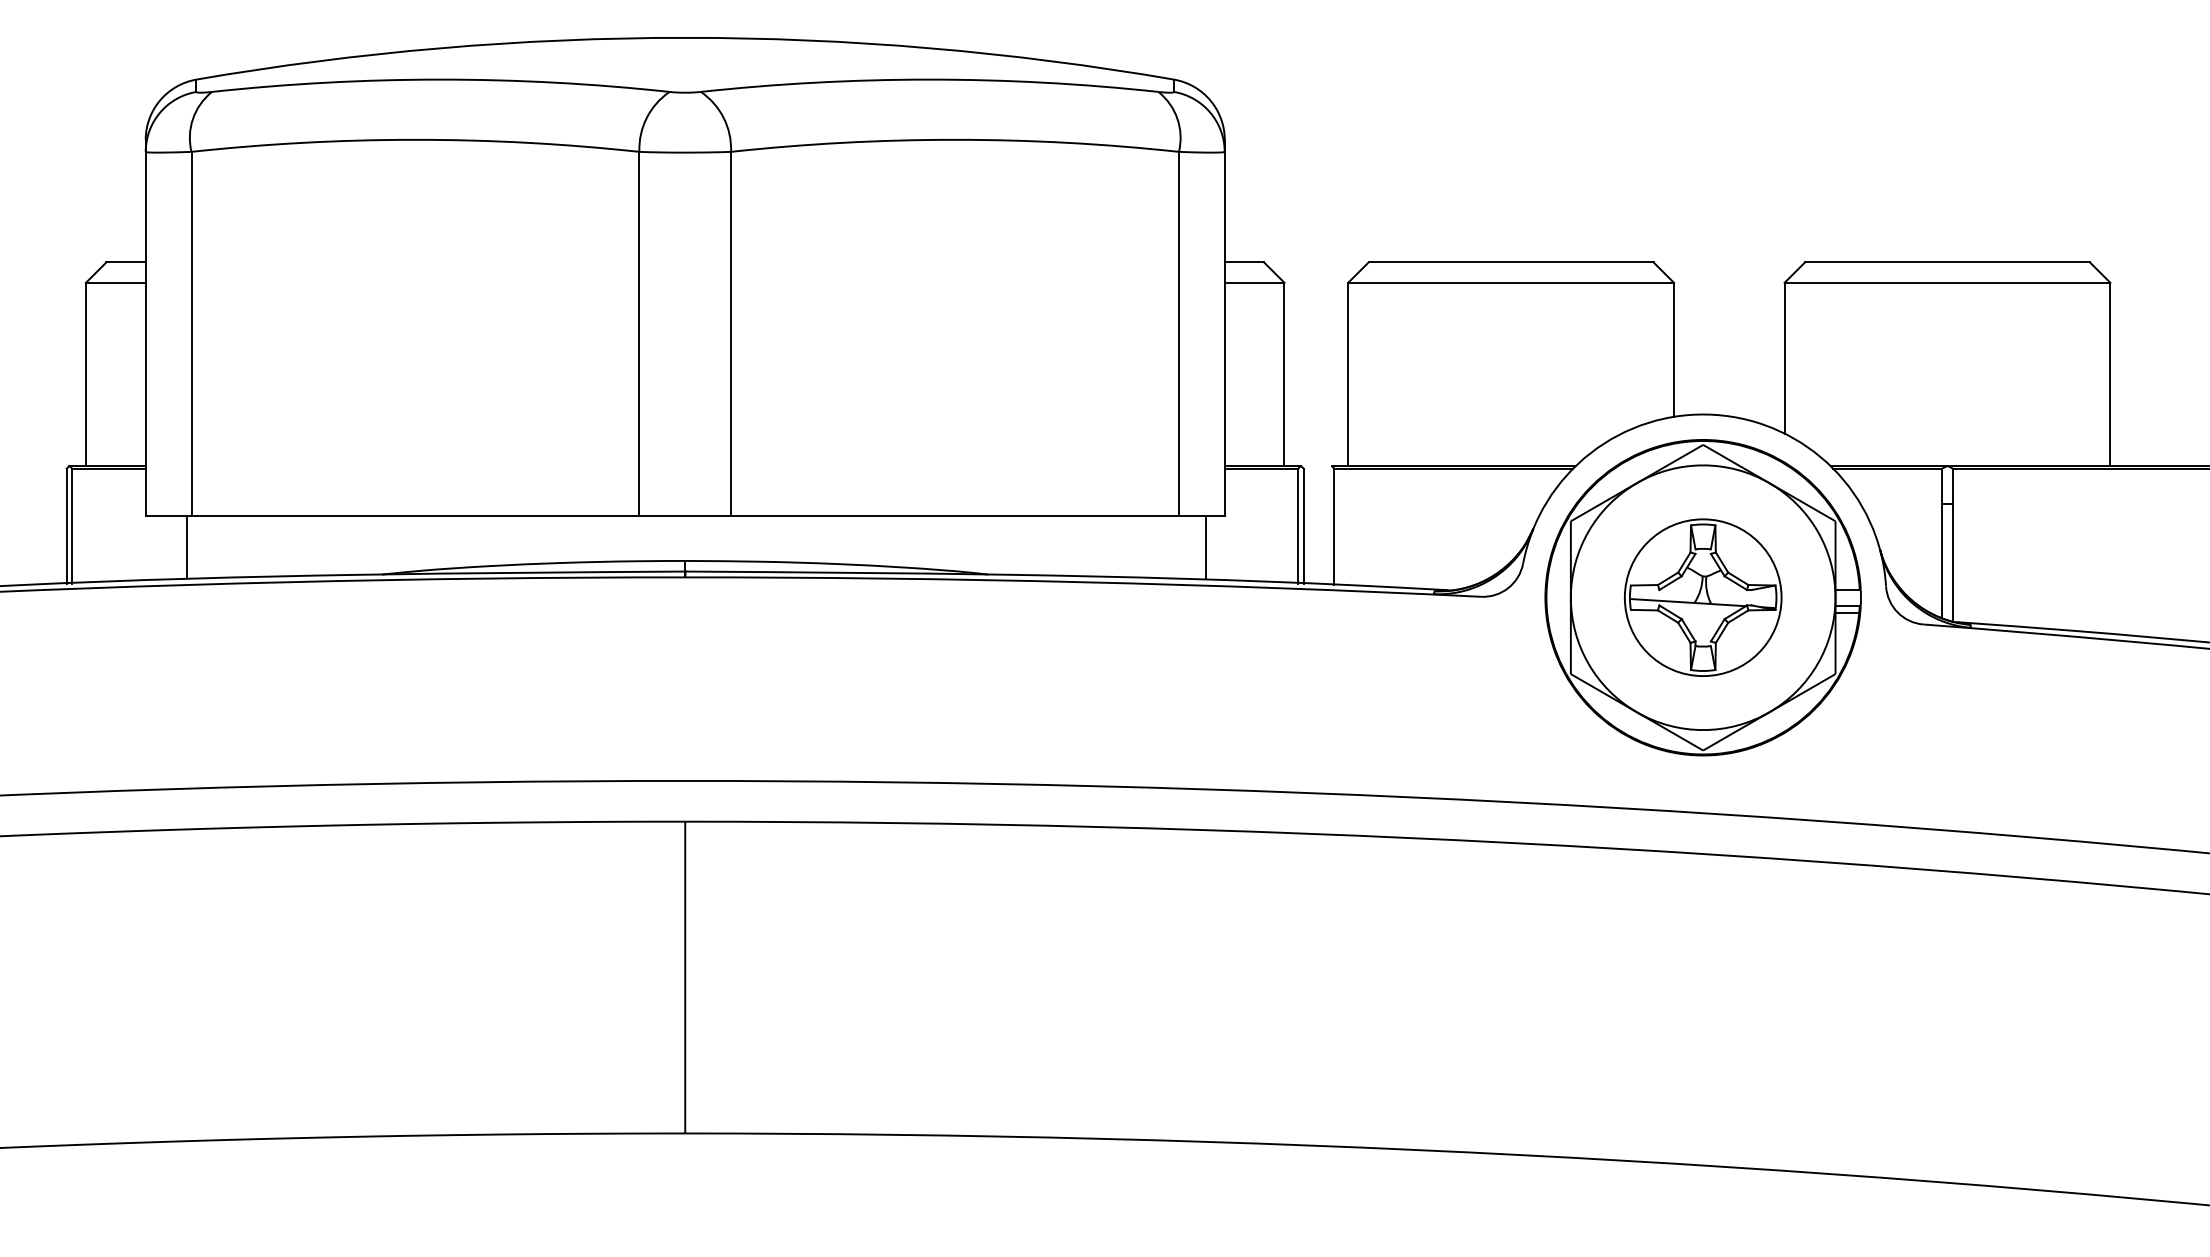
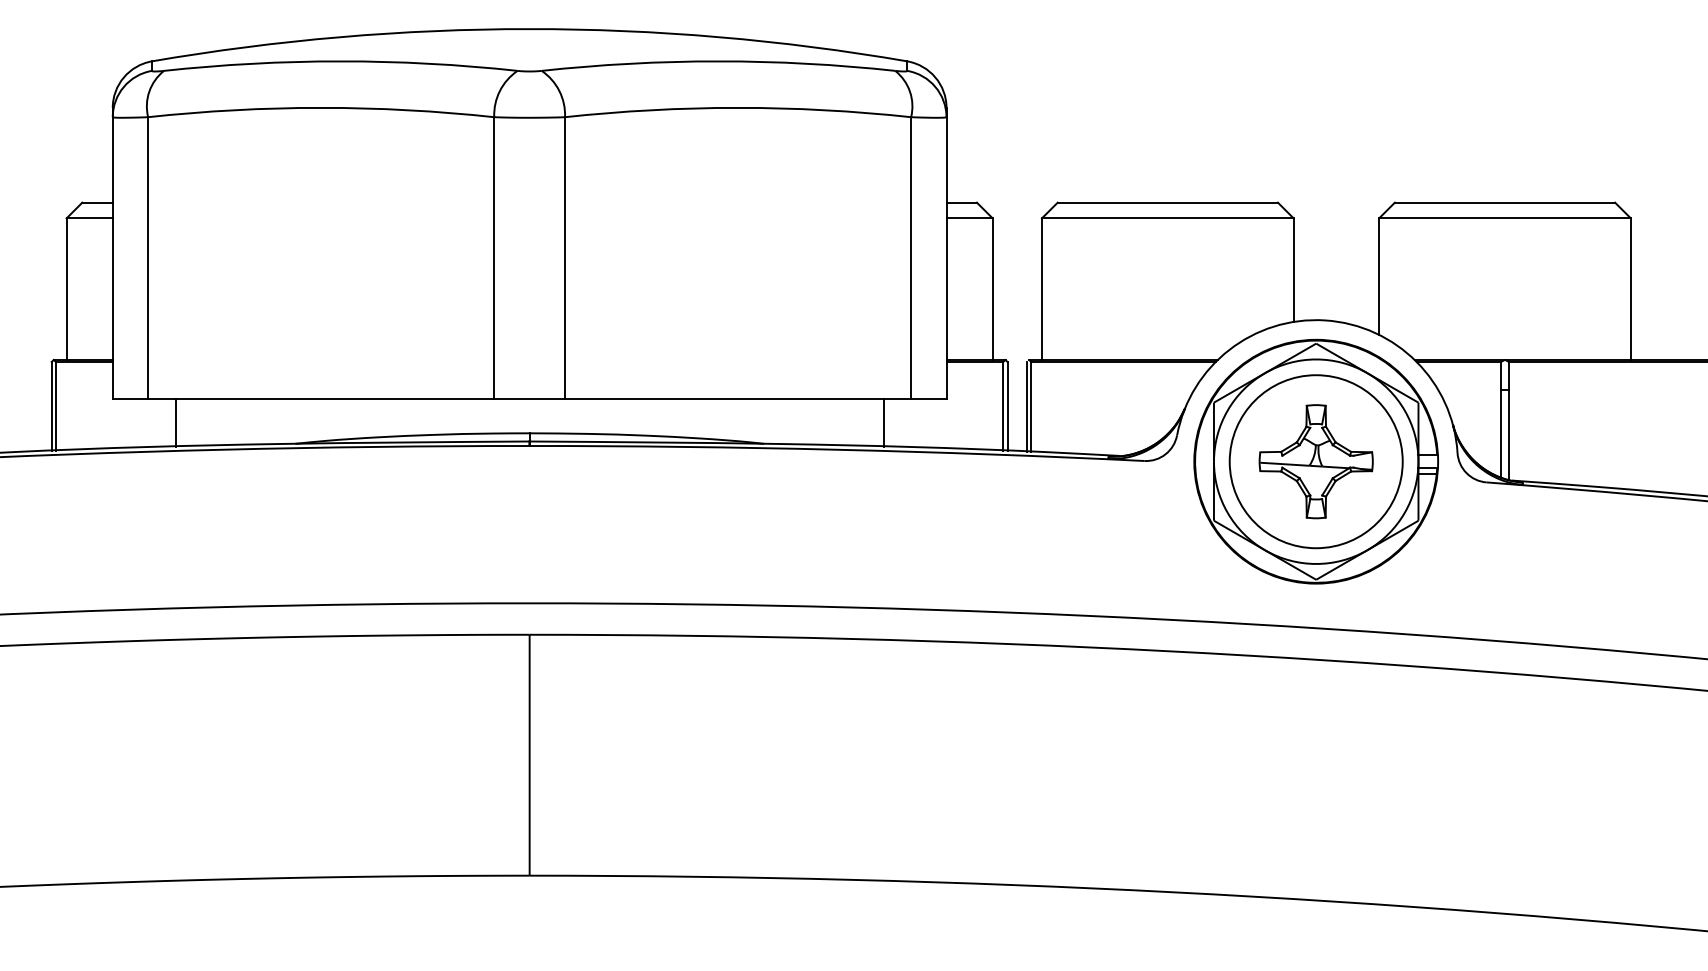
line: (1329, 526) -> (1027, 406), added
line: (187, 547) -> (175, 422), moved
line: (1206, 547) -> (883, 422), moved
circle: (1703, 597) -> (1316, 461), size x1.43

